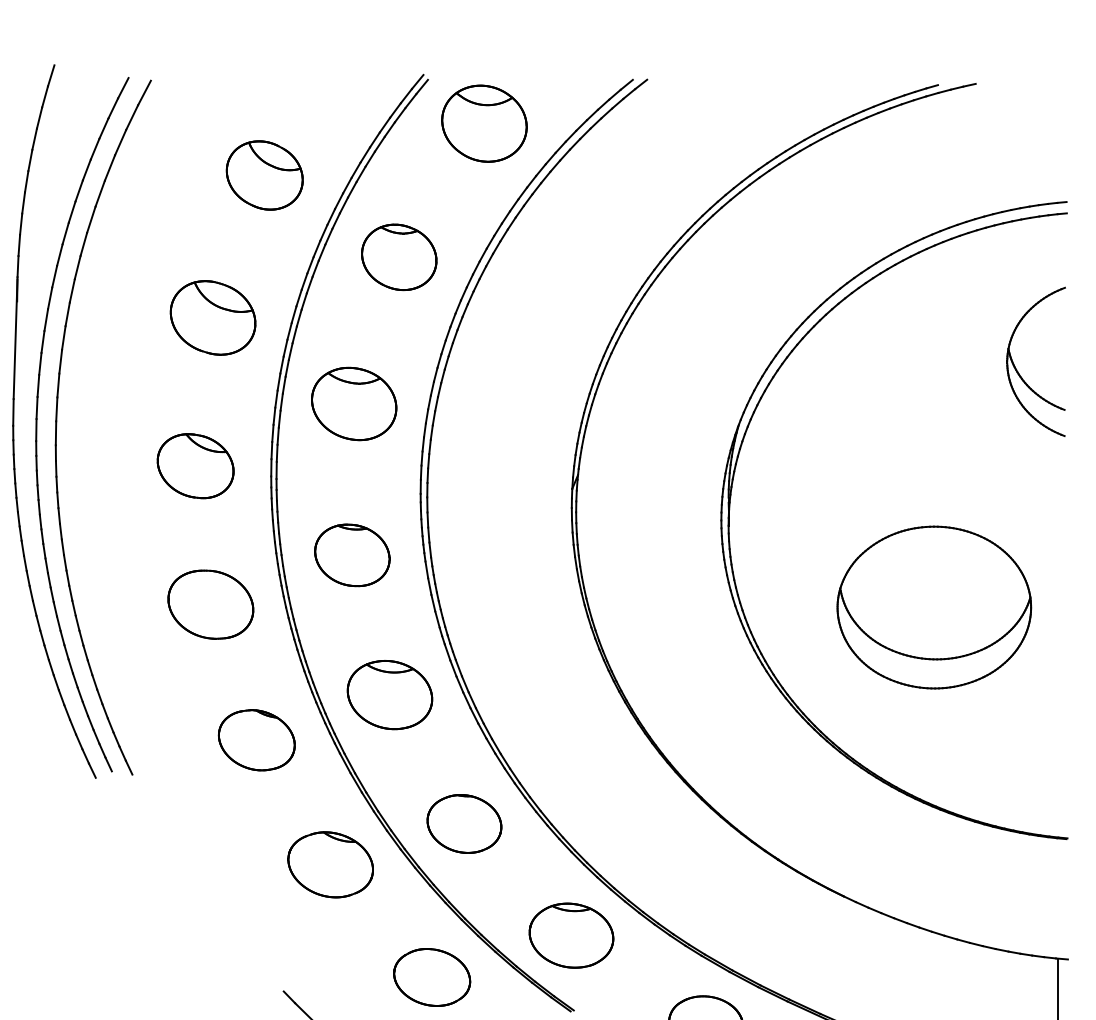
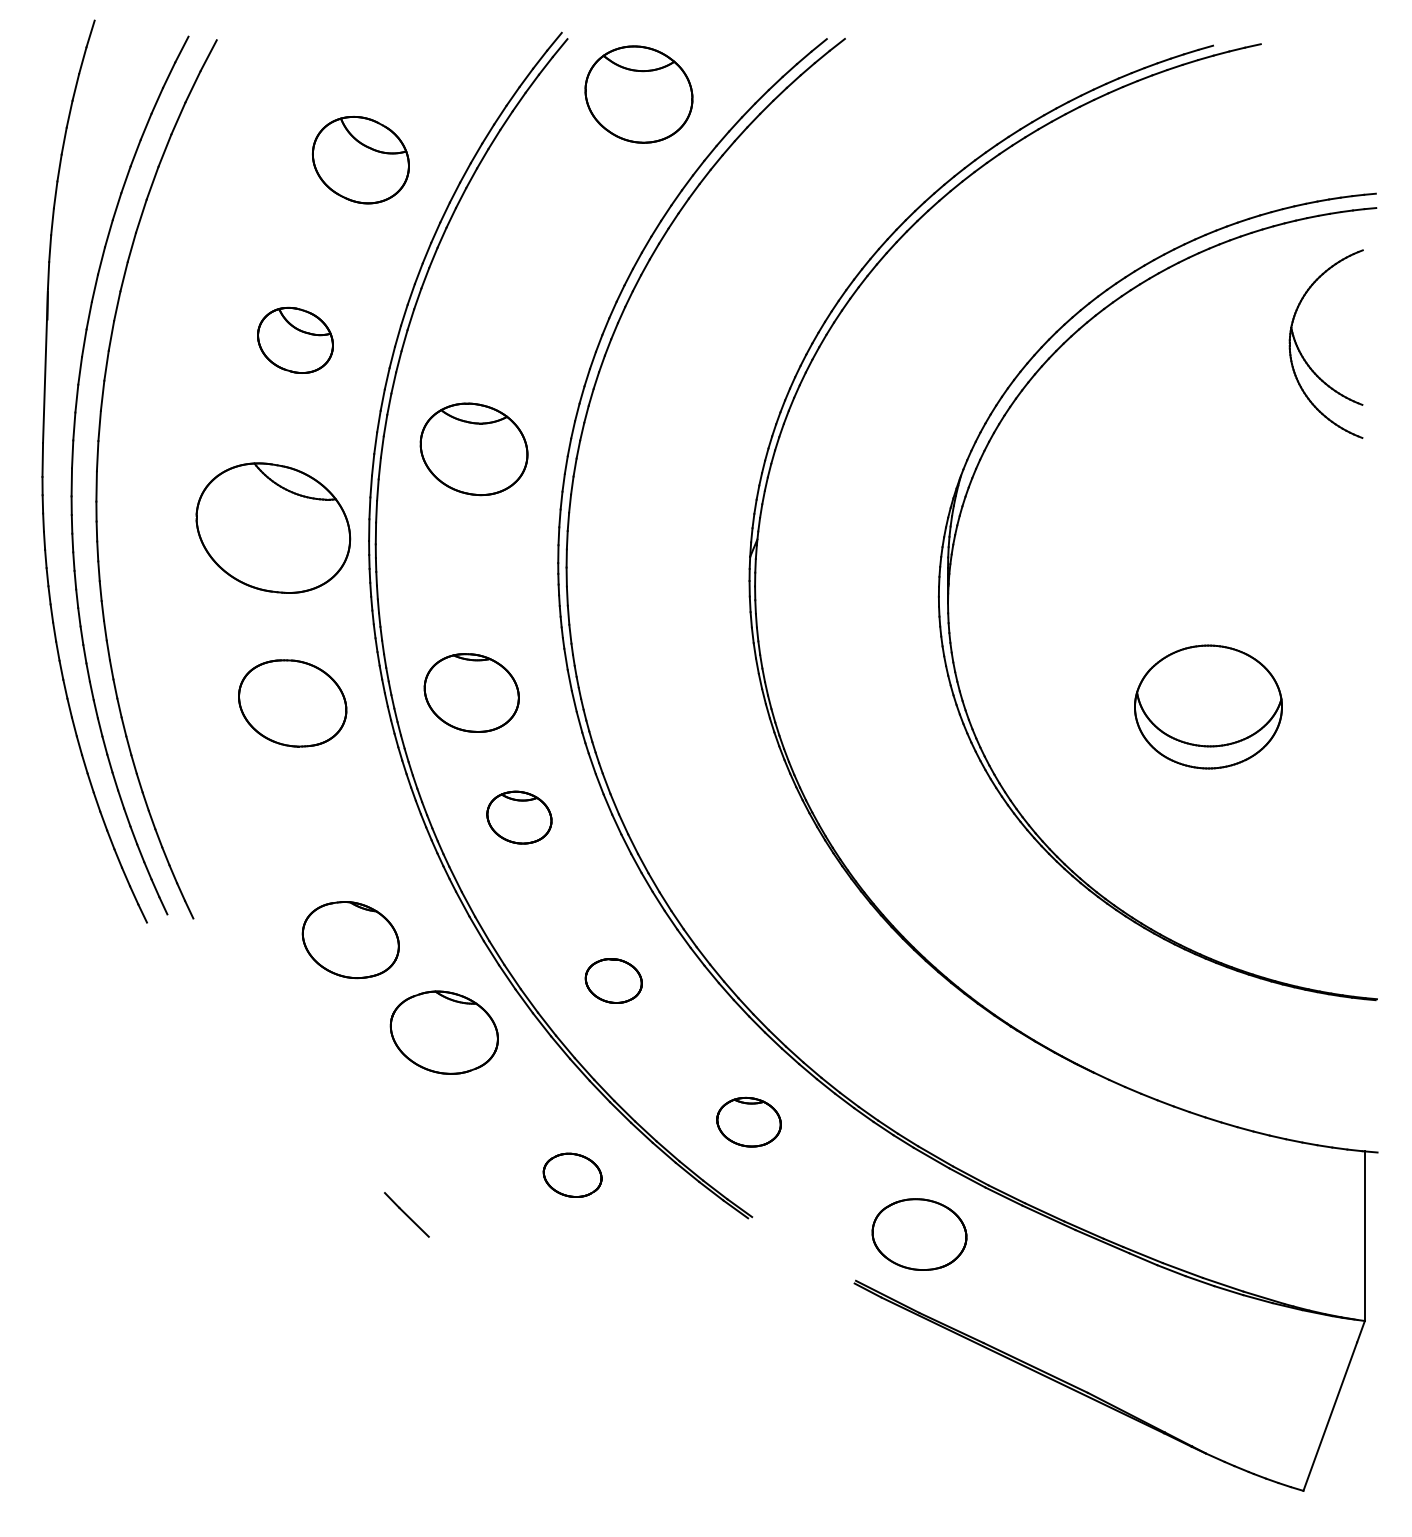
part: (399, 257) -> (531, 263), removed
part: (213, 317) -> (295, 340), size x0.7
part: (1017, 370) -> (1302, 354), moved
part: (195, 465) -> (273, 527), size x1.6
part: (352, 554) -> (471, 692), moved
part: (934, 607) -> (1208, 706), size x0.6
part: (390, 694) -> (519, 817), size x0.6
part: (256, 740) -> (350, 940), moved
part: (464, 823) -> (613, 980), size x0.6
part: (570, 934) -> (748, 1121), size x0.6
part: (431, 977) -> (572, 1175), size x0.6

